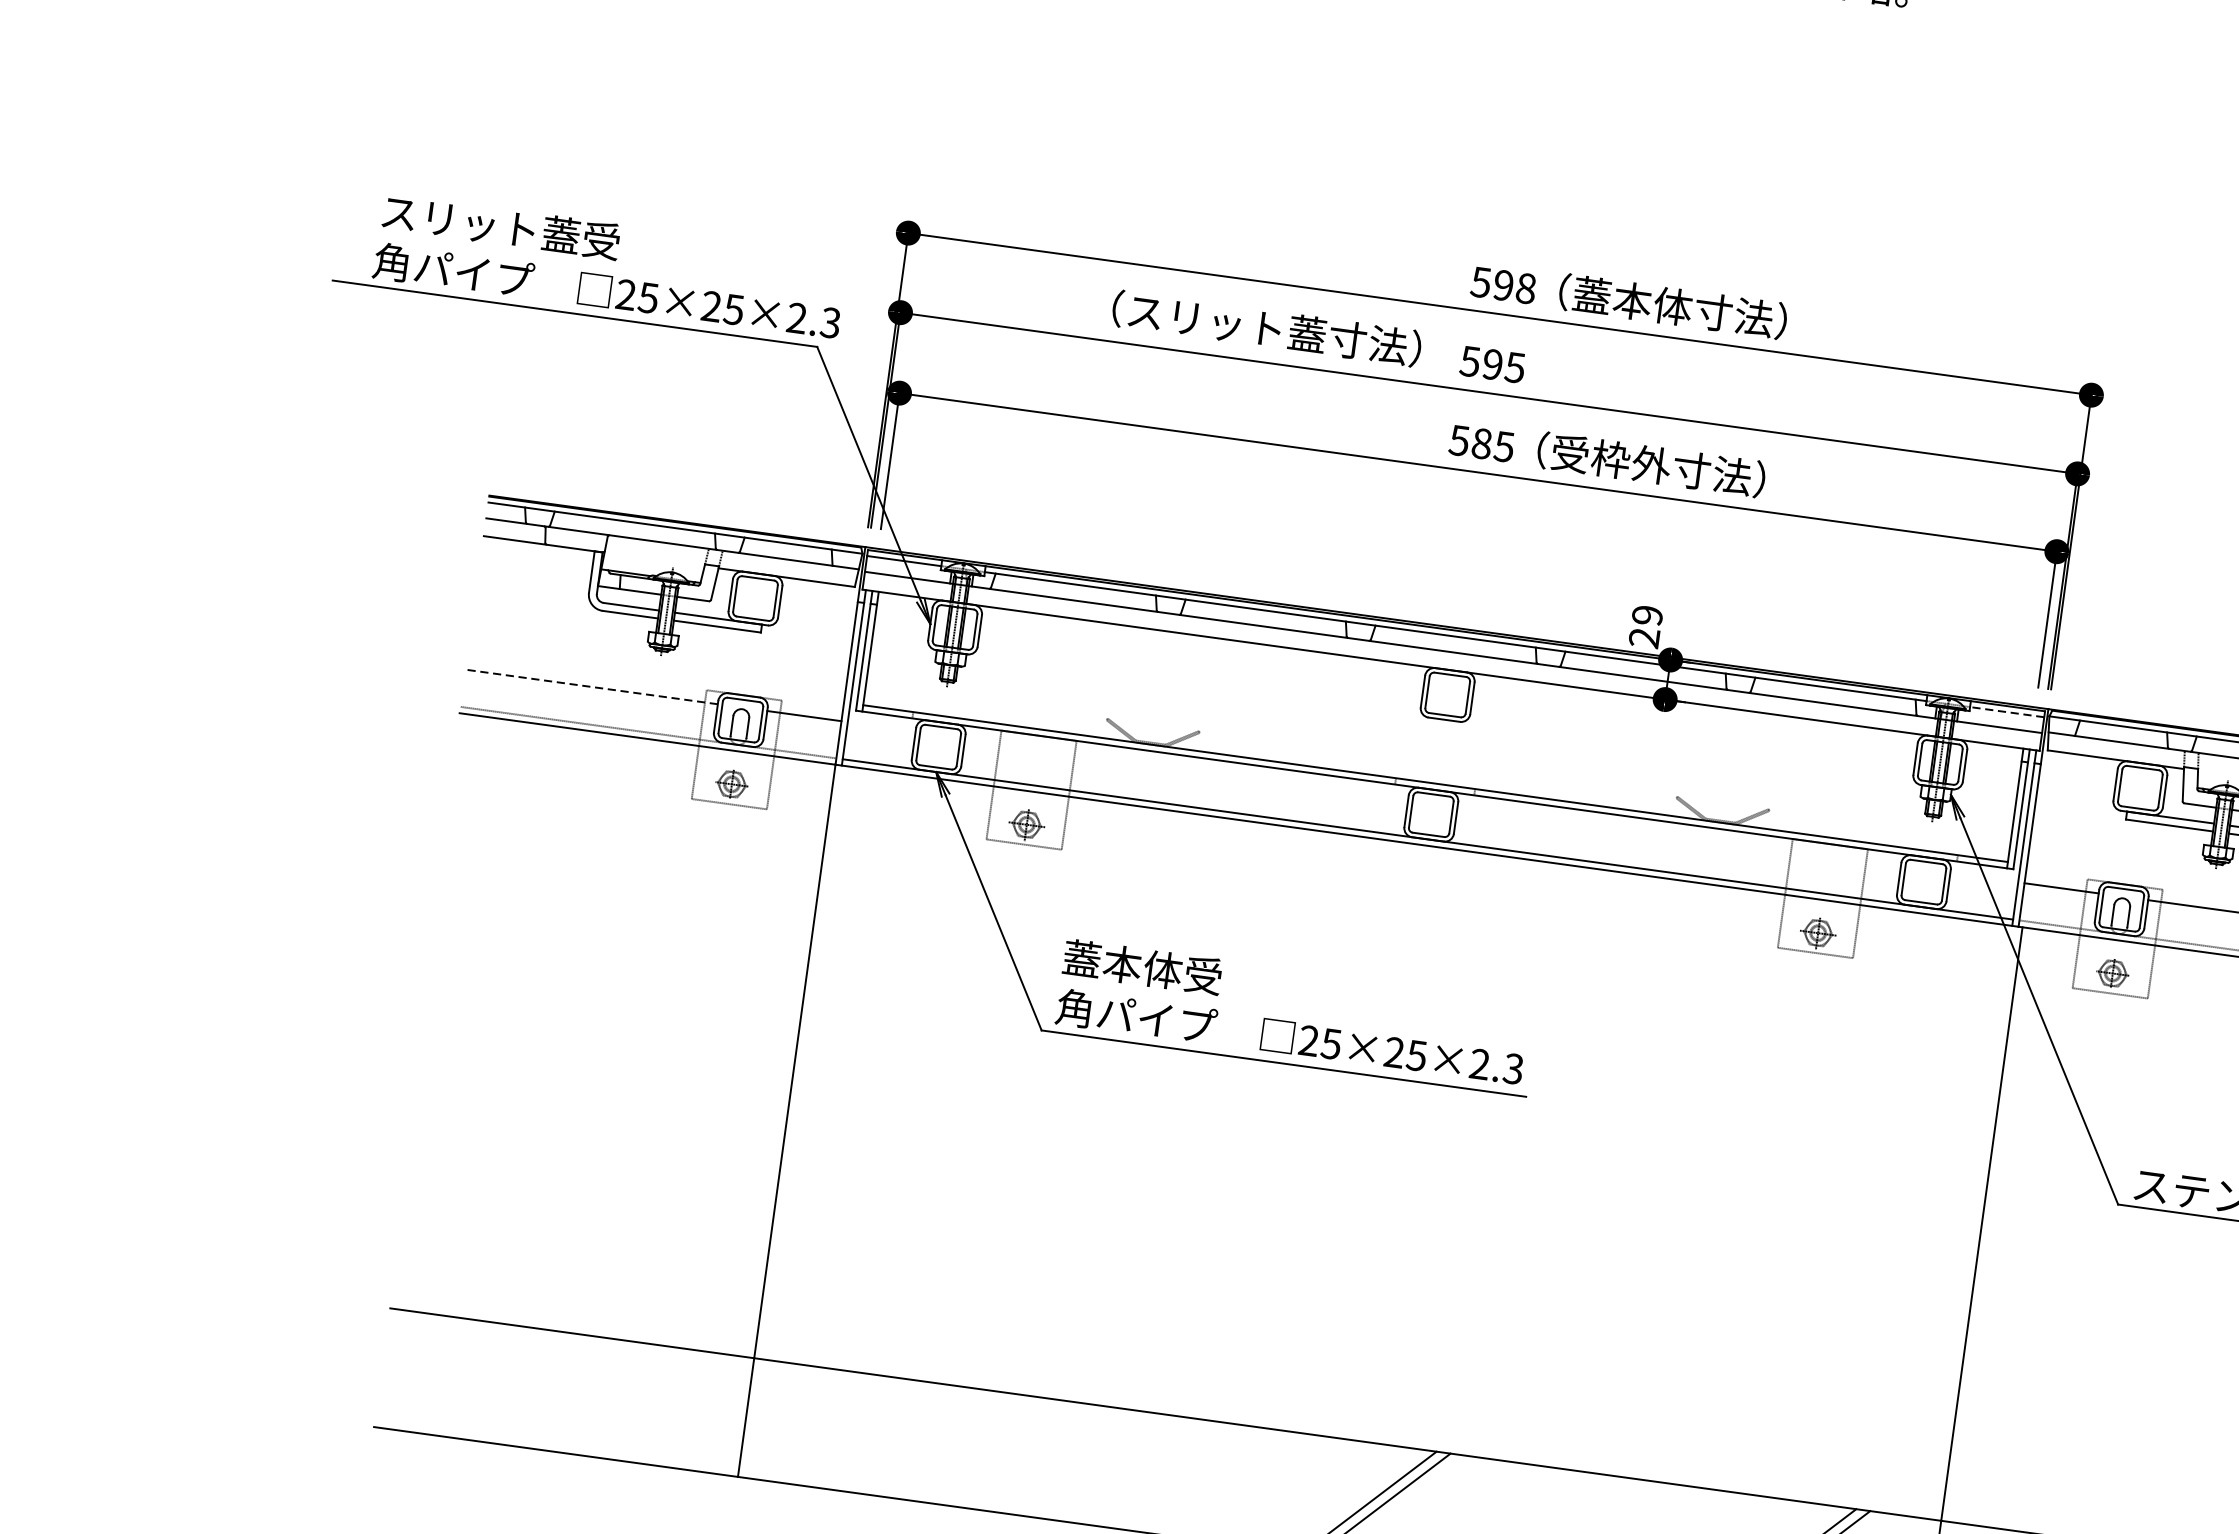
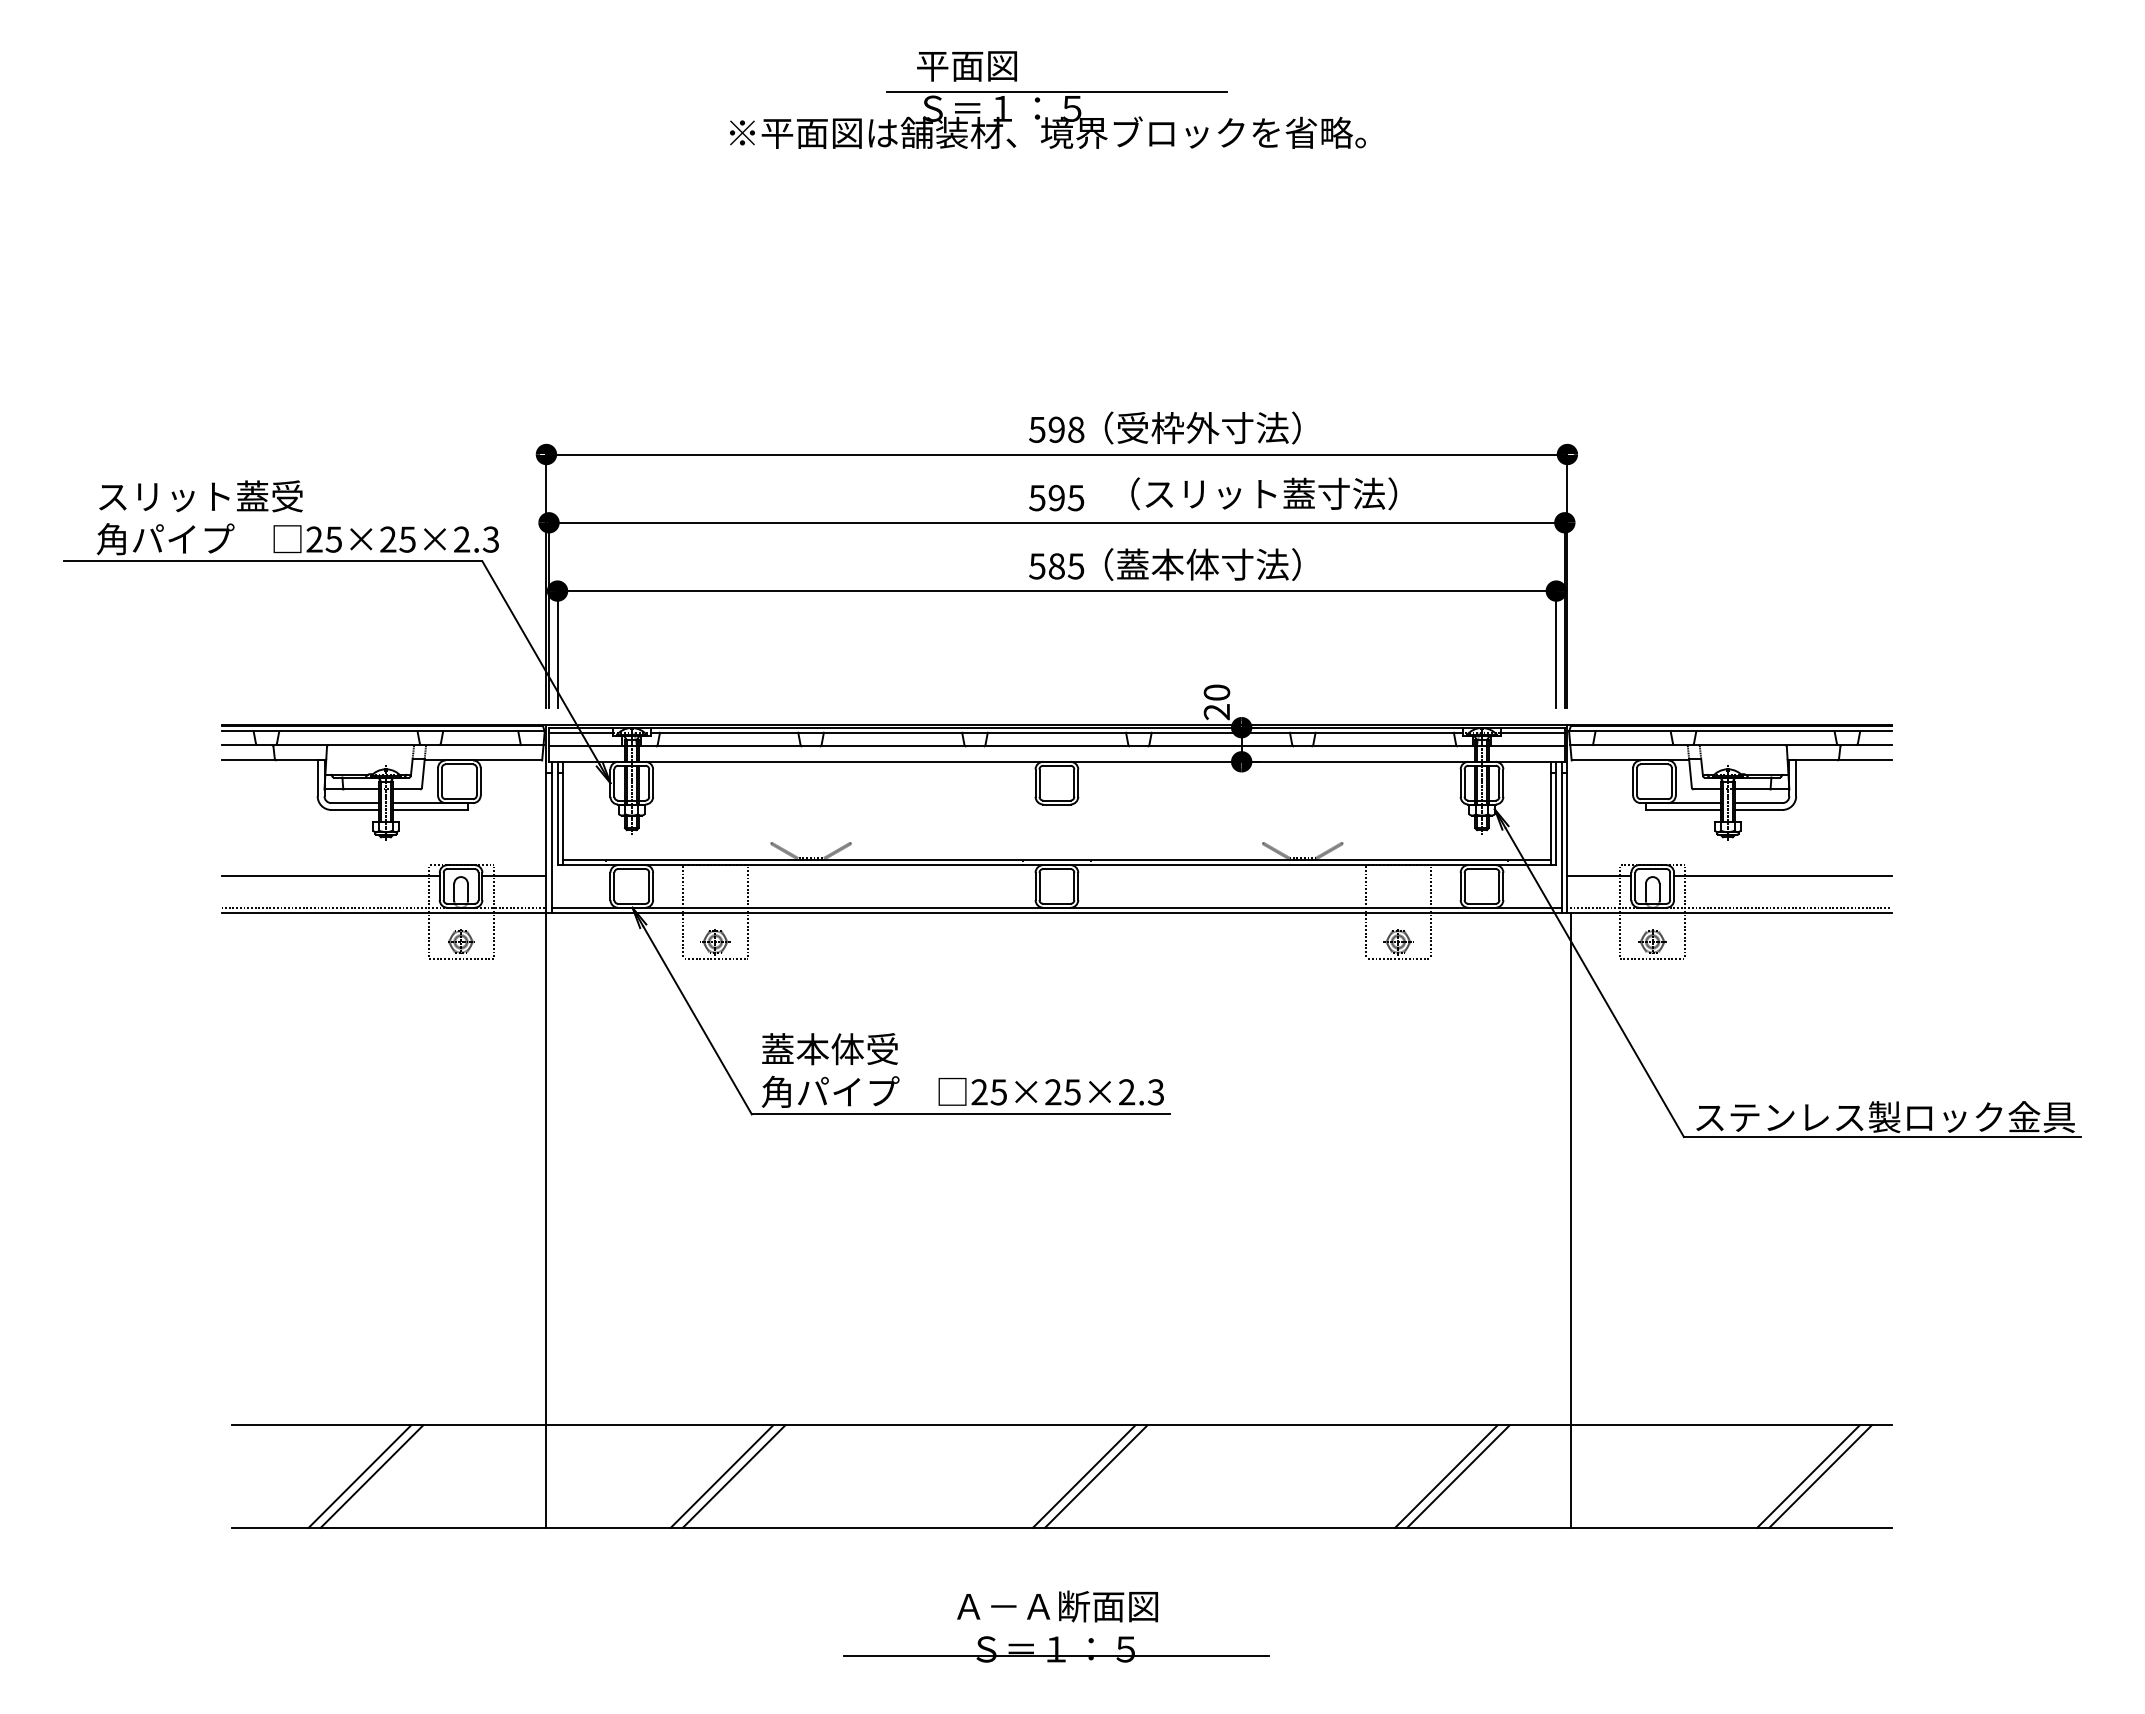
text: (1633, 301) -> (1168, 428), （蓋本体寸法） -> （受枠外寸法）
text: (1267, 328) -> (1264, 493), moved
text: (1611, 459) -> (1168, 564), （受枠外寸法） -> （蓋本体寸法）
text: (1647, 615) -> (1216, 692), 29 -> 20
line: (591, 686) -> (330, 875), dashed -> solid
line: (2006, 711) -> (1532, 732), dashed -> solid
line: (529, 1387) -> (359, 1476), added
line: (543, 1389) -> (371, 1476), added
line: (948, 1445) -> (721, 1476), added
line: (962, 1447) -> (733, 1476), added

